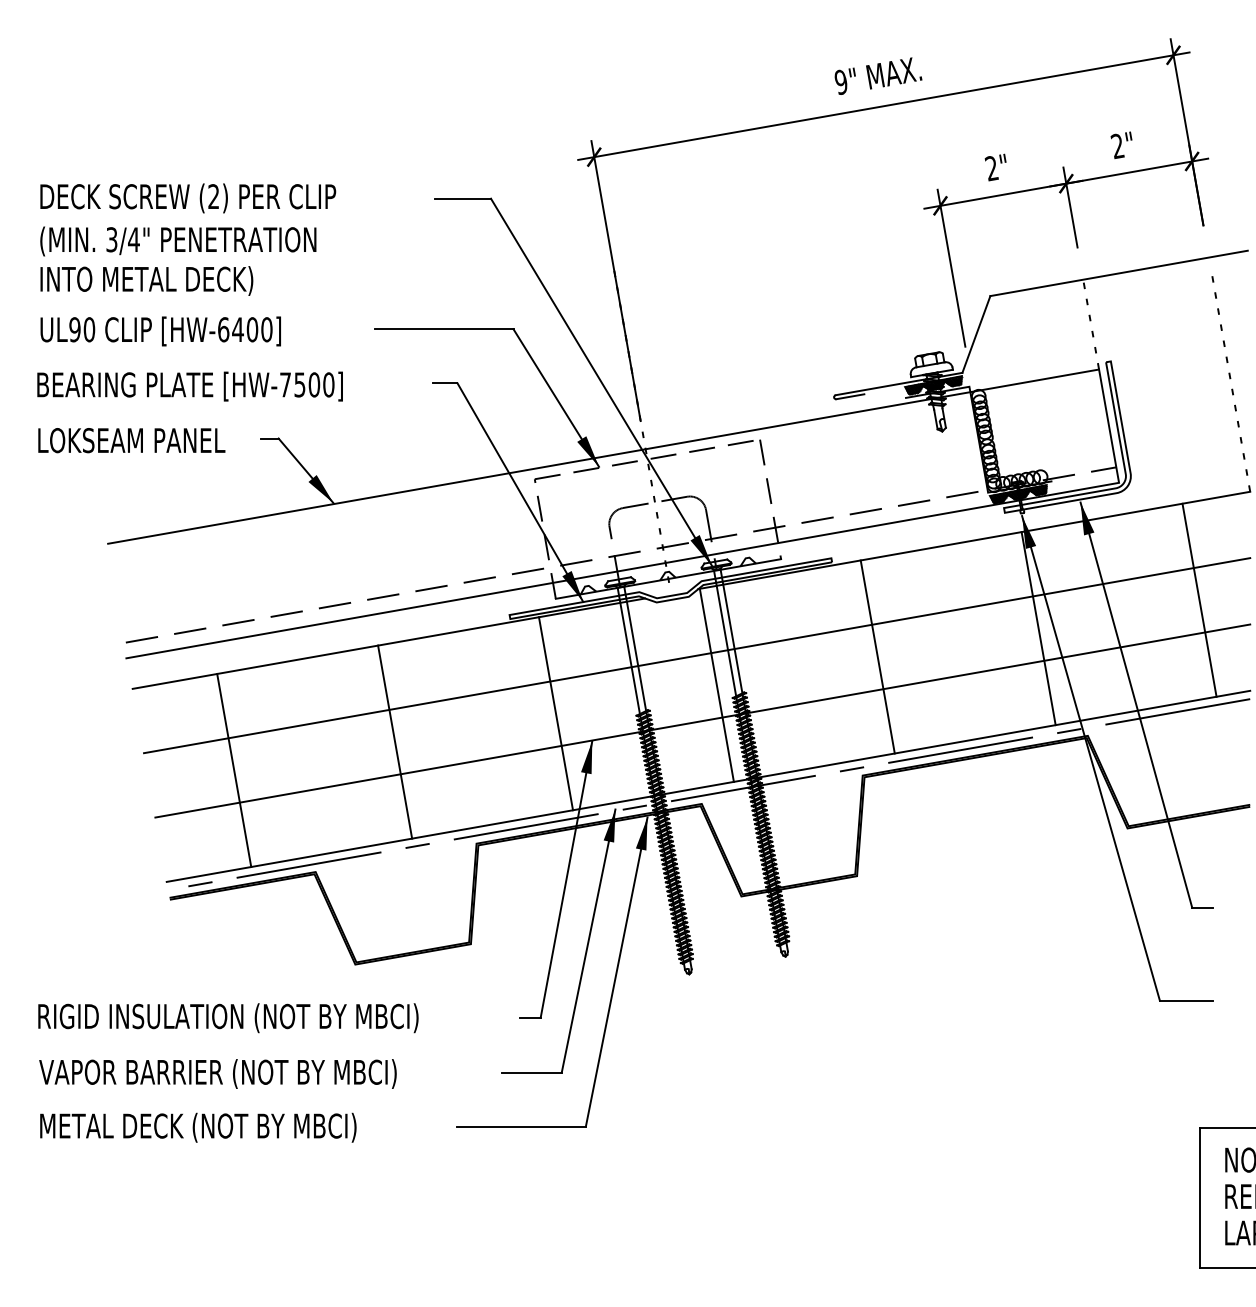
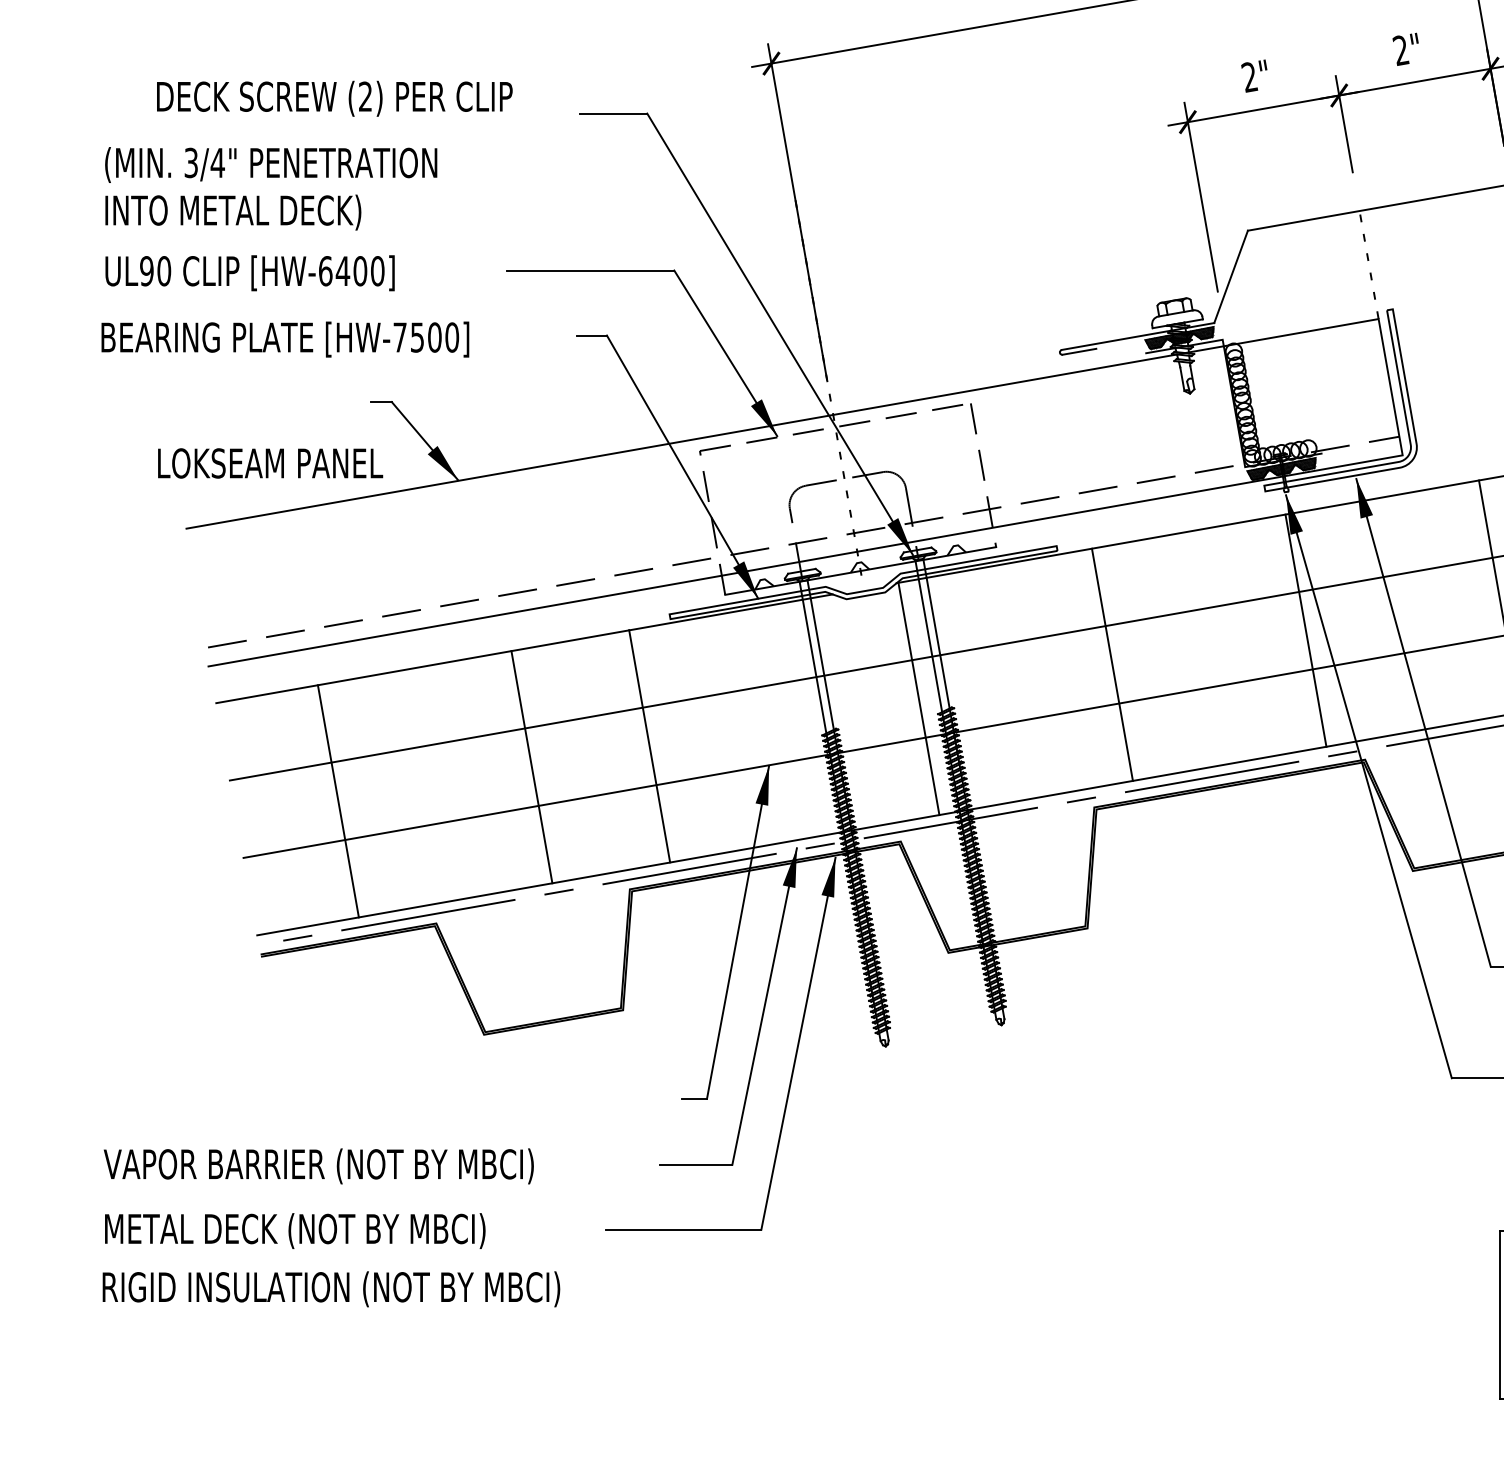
text: (188, 198) -> (335, 98), moved
text: (131, 440) -> (270, 463), moved
line: (555, 713) -> (649, 746), moved
text: (228, 1018) -> (331, 1289), moved

